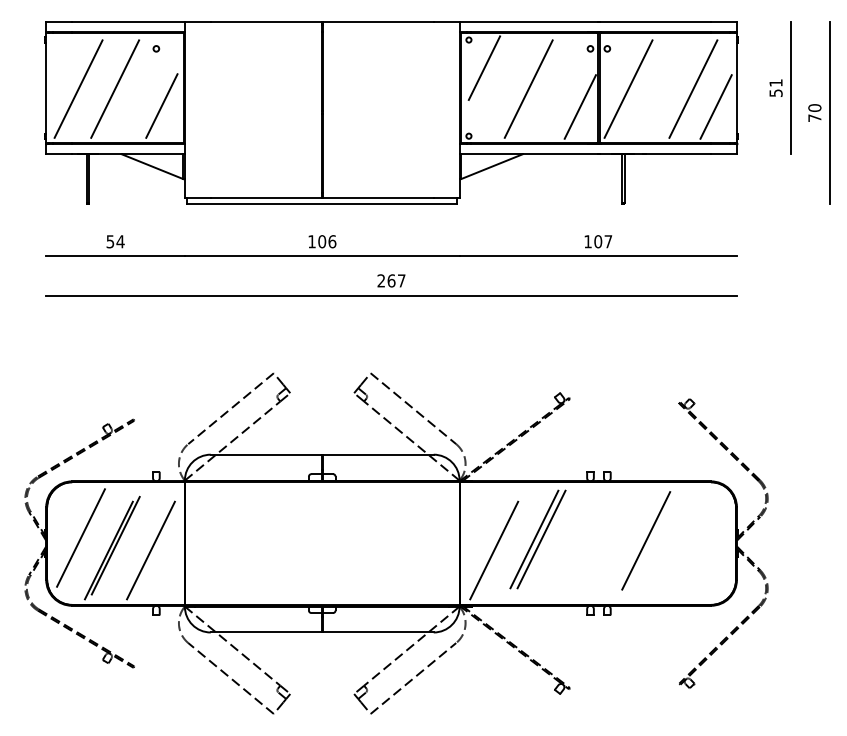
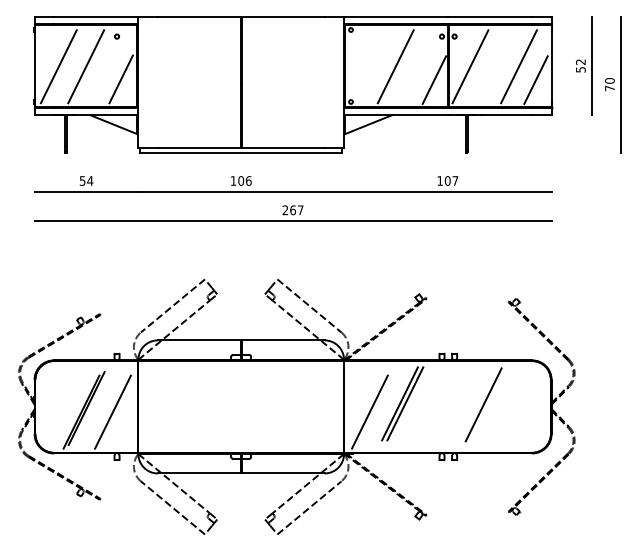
line: (484, 67) -> (362, 50), removed
text: (775, 83) -> (580, 62), 51 -> 52
line: (80, 537) -> (60, 402), removed

